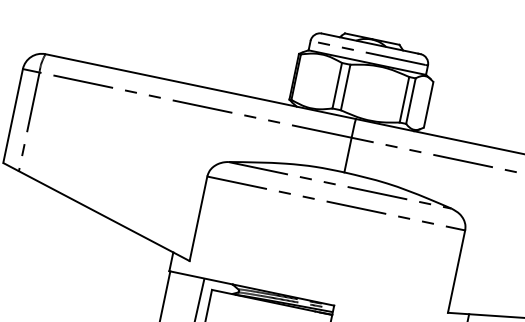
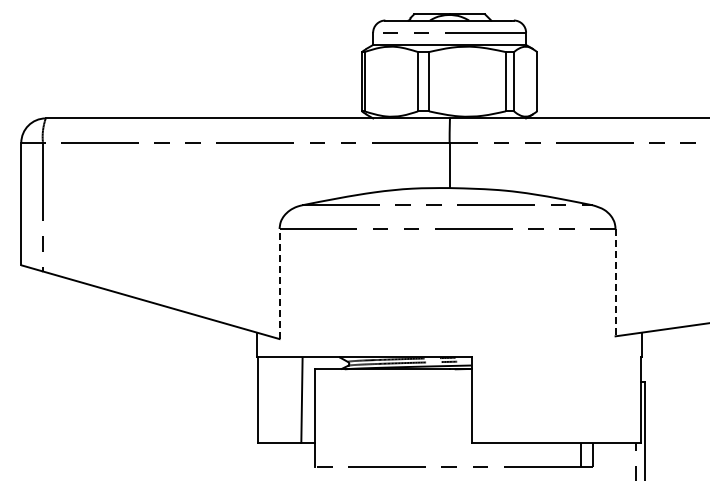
line: (198, 218) -> (279, 283), solid -> dashed
line: (456, 271) -> (615, 282), solid -> dashed

